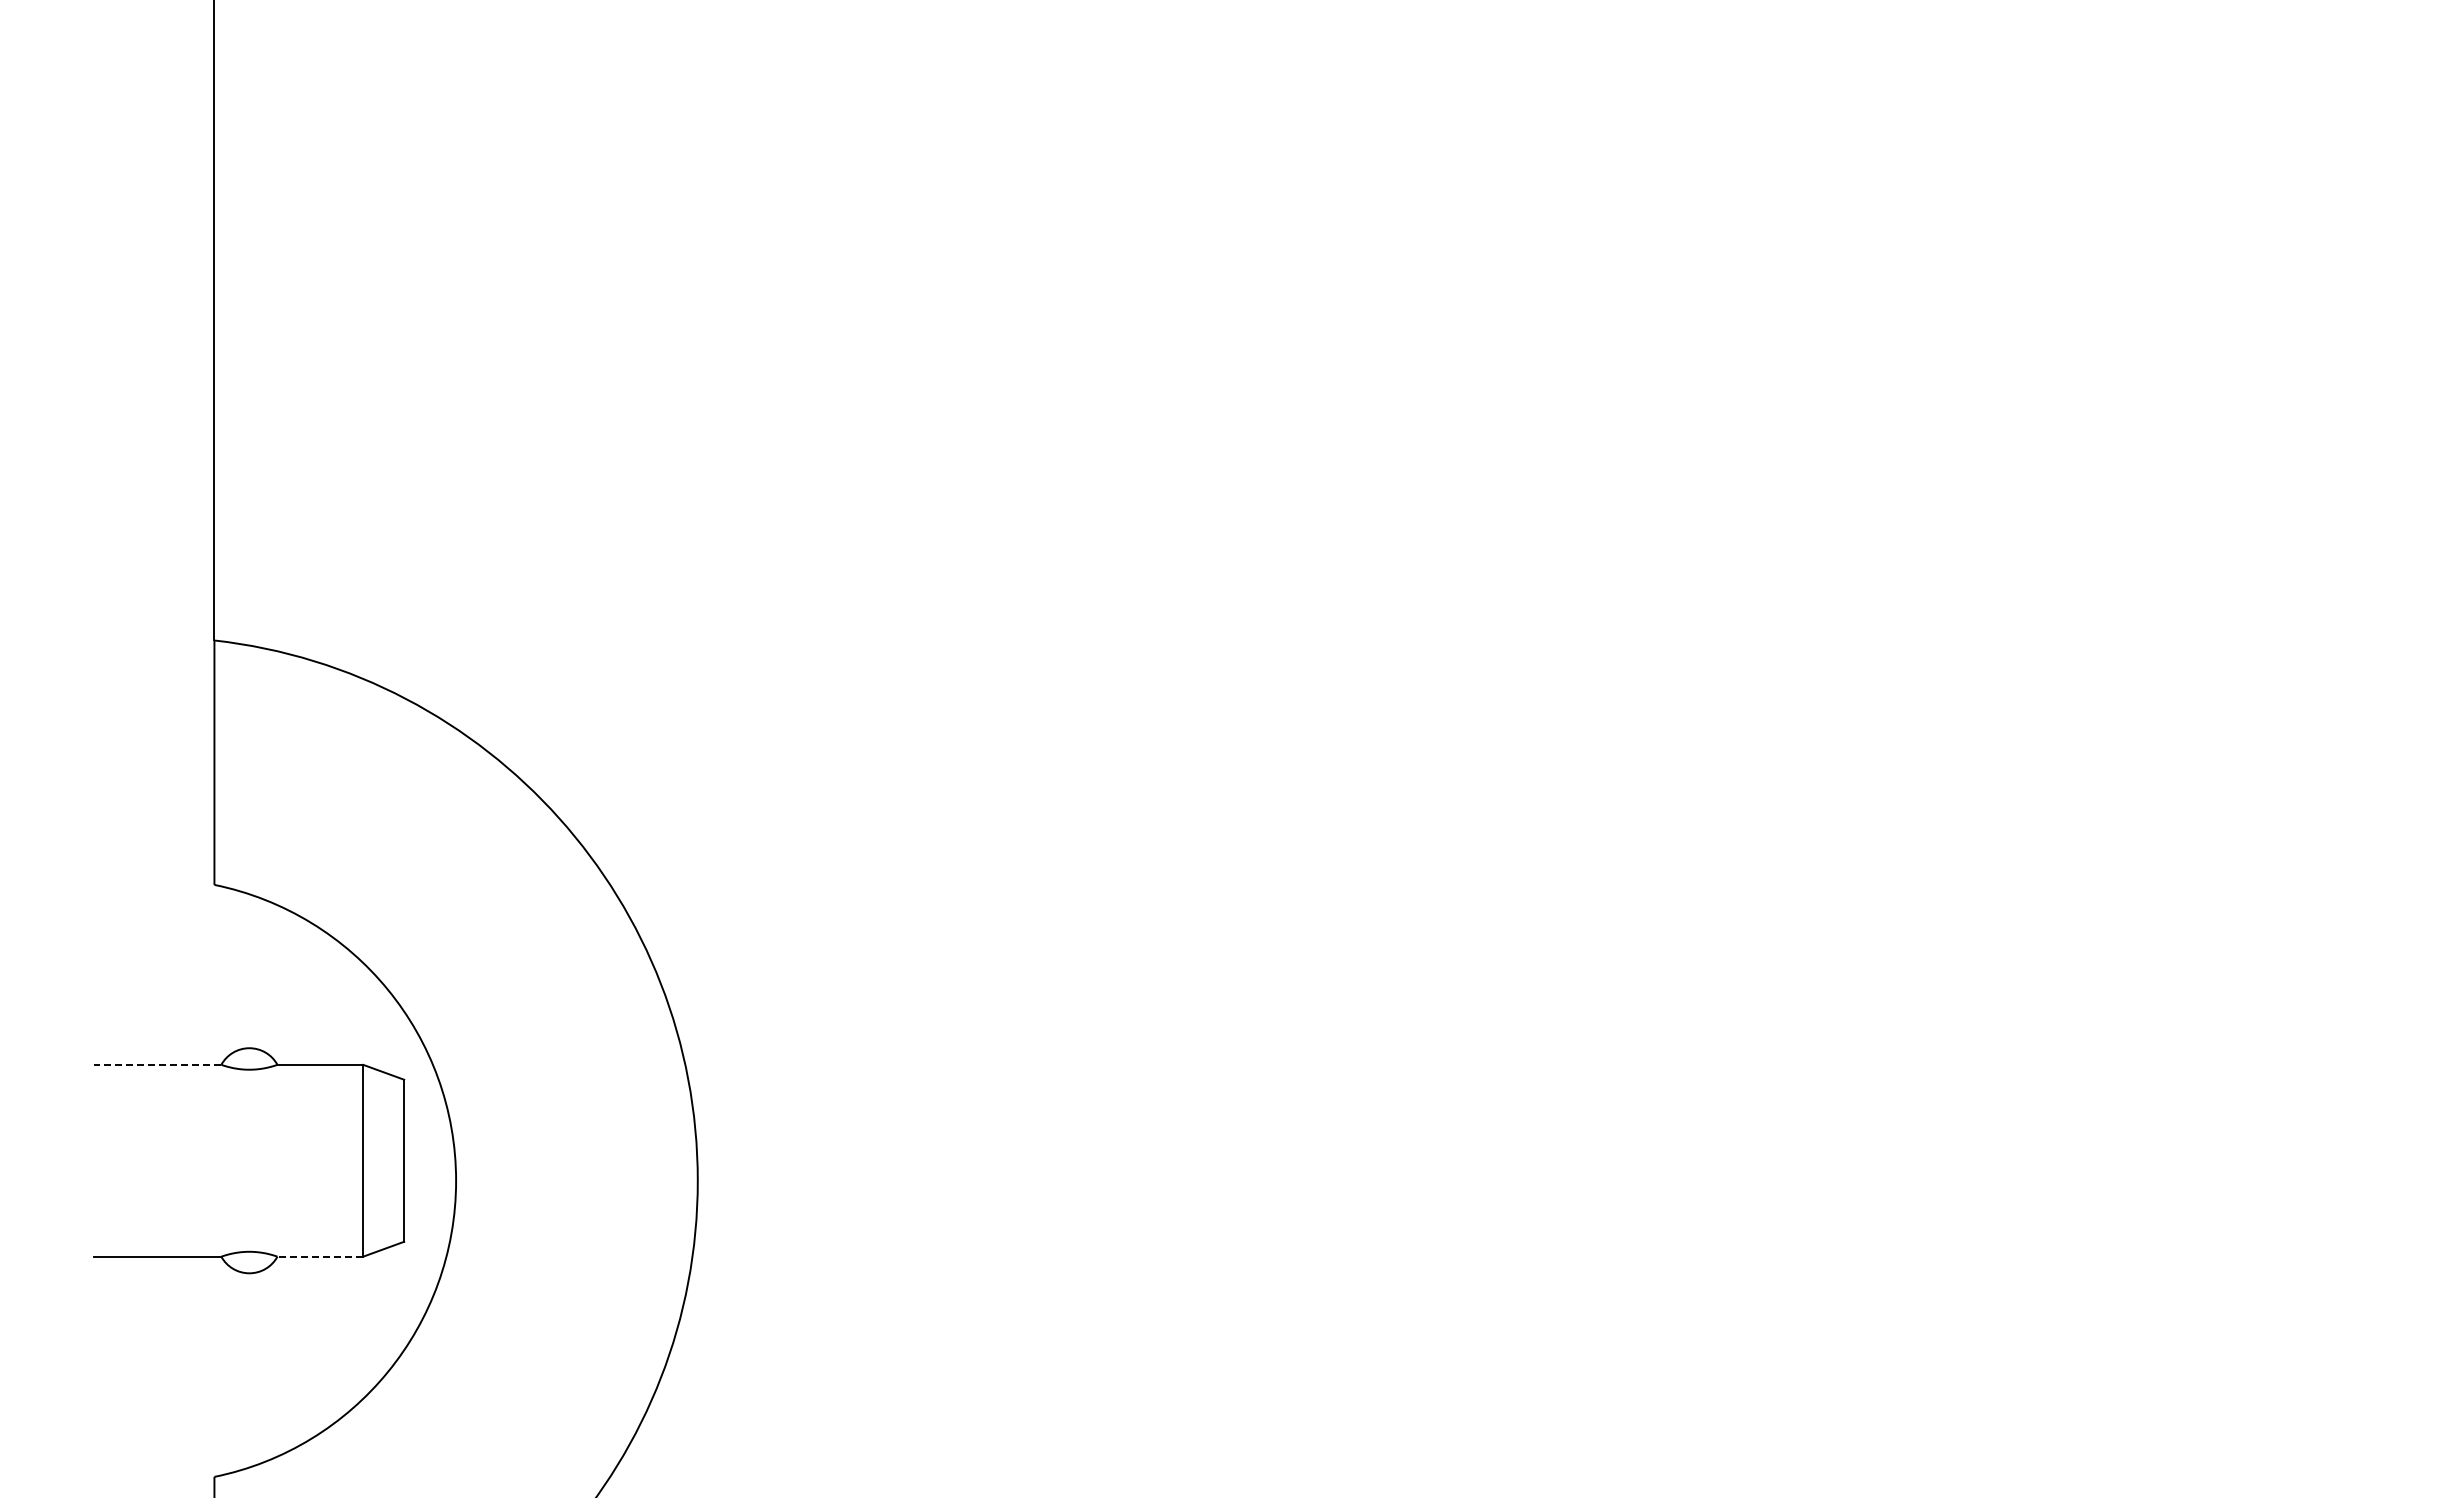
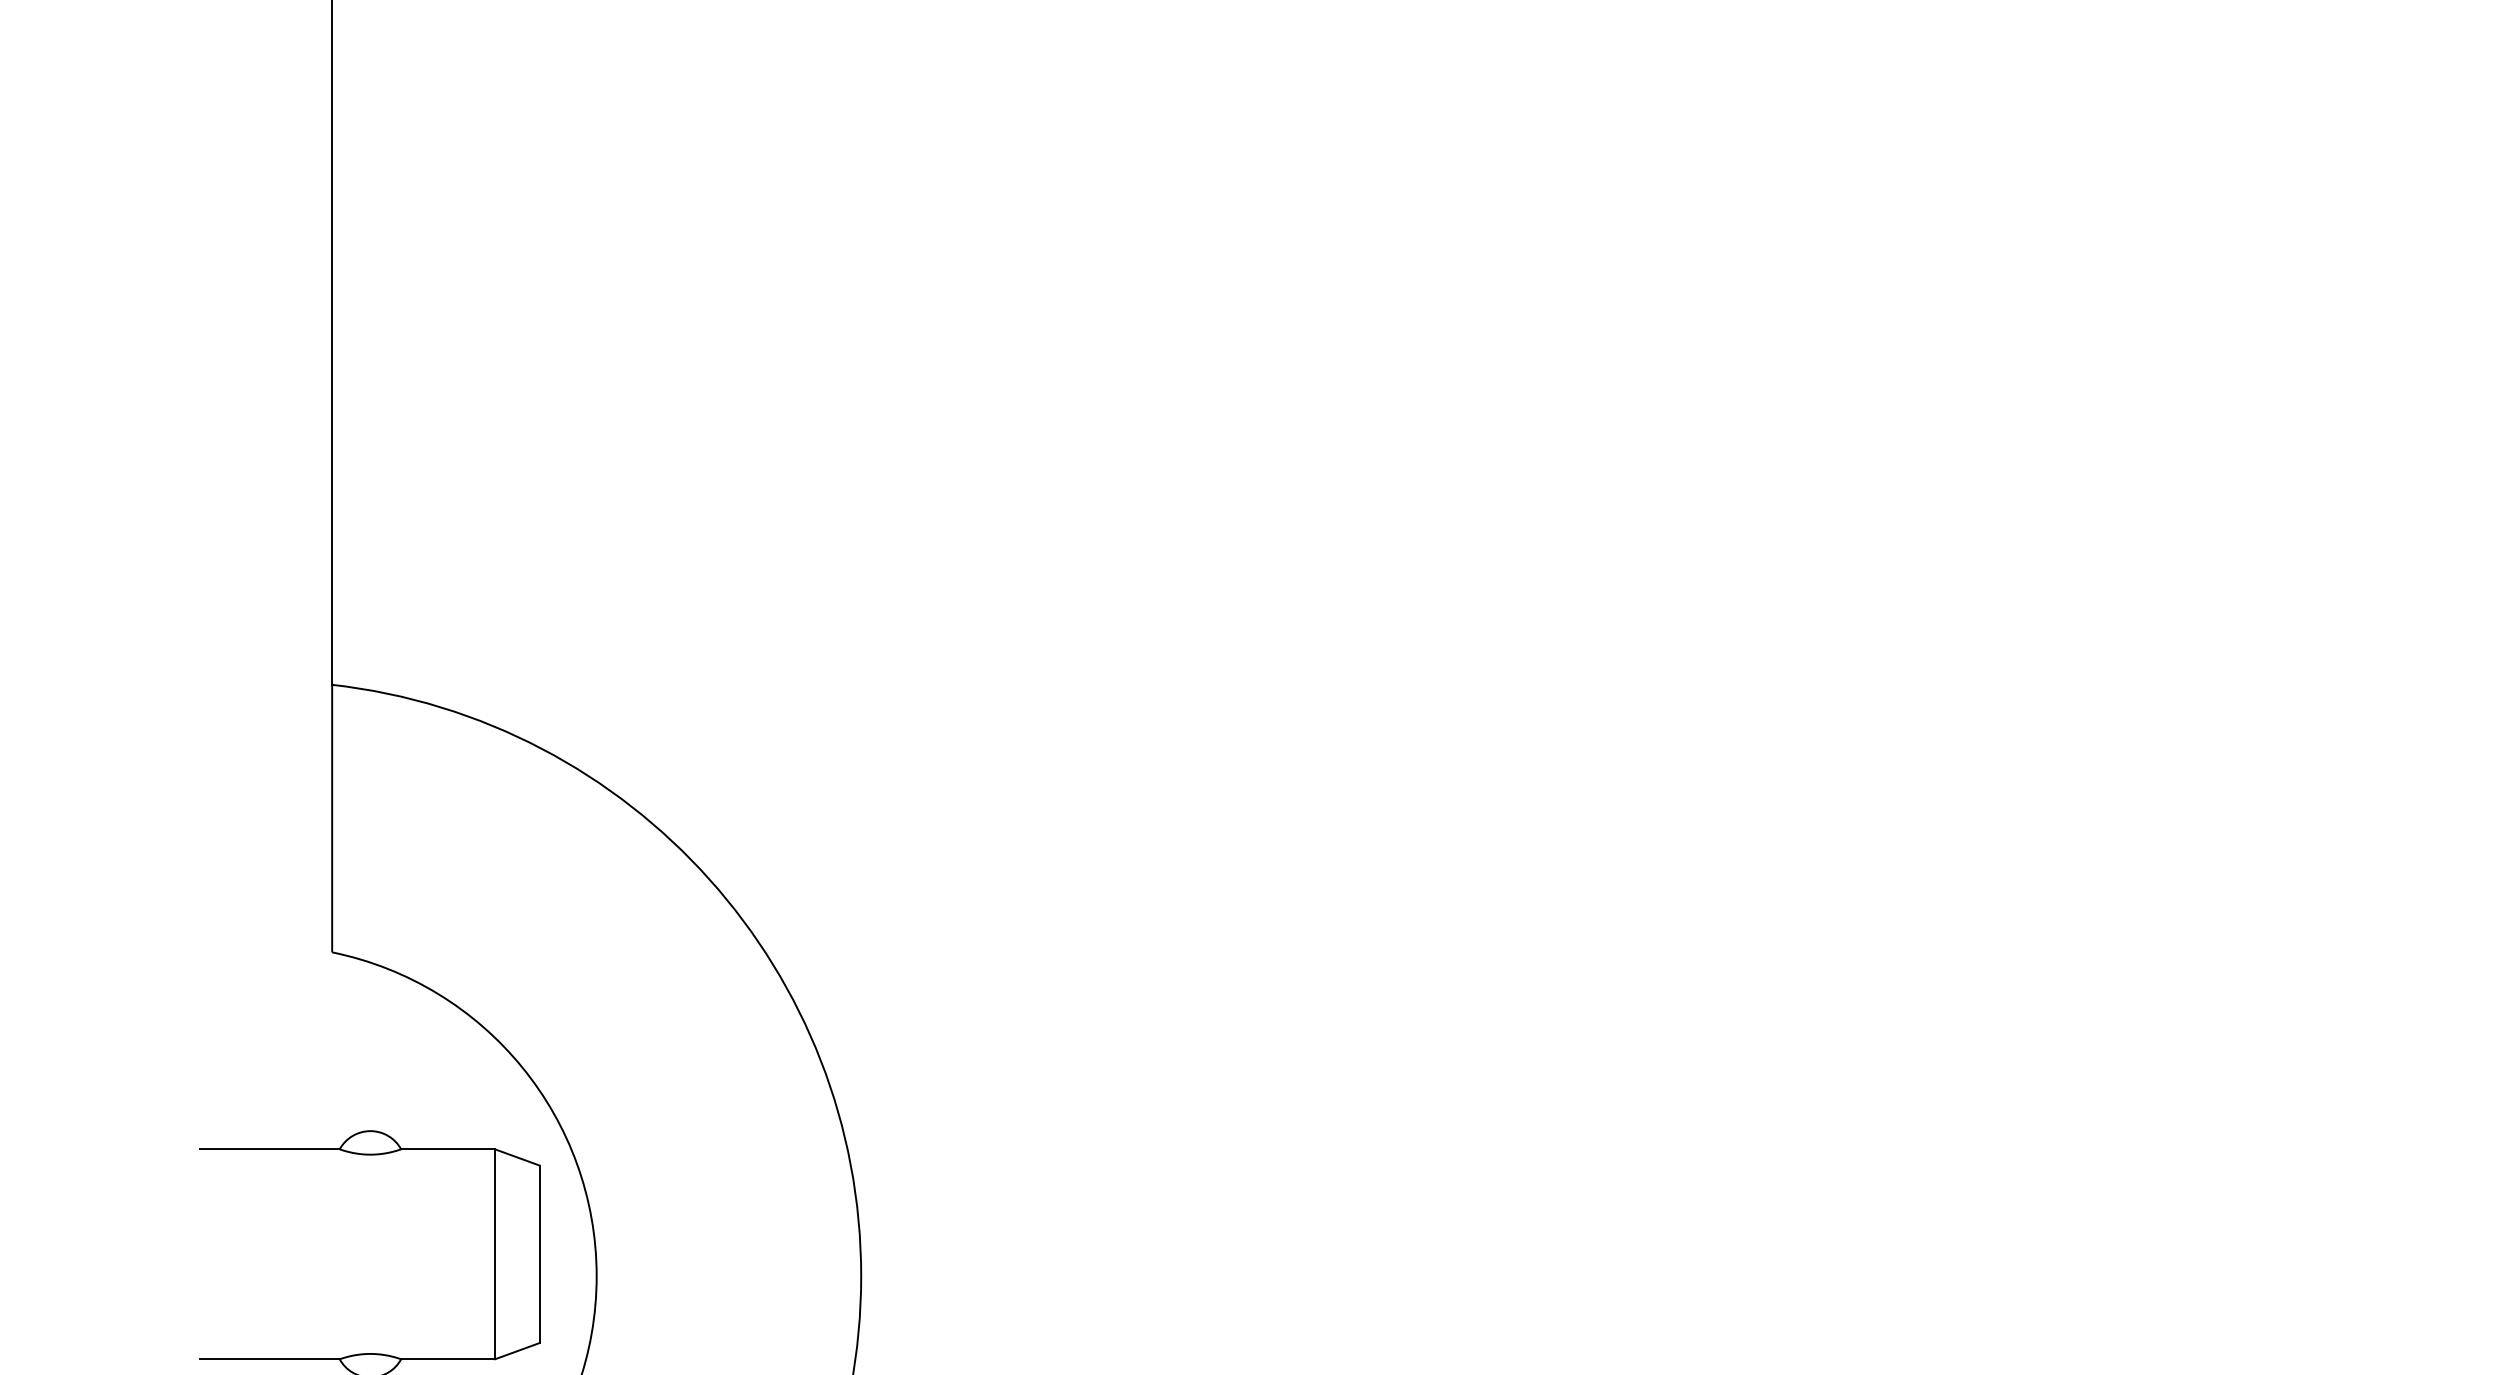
line: (157, 1064) -> (269, 1148), dashed -> solid
line: (320, 1256) -> (448, 1359), dashed -> solid

